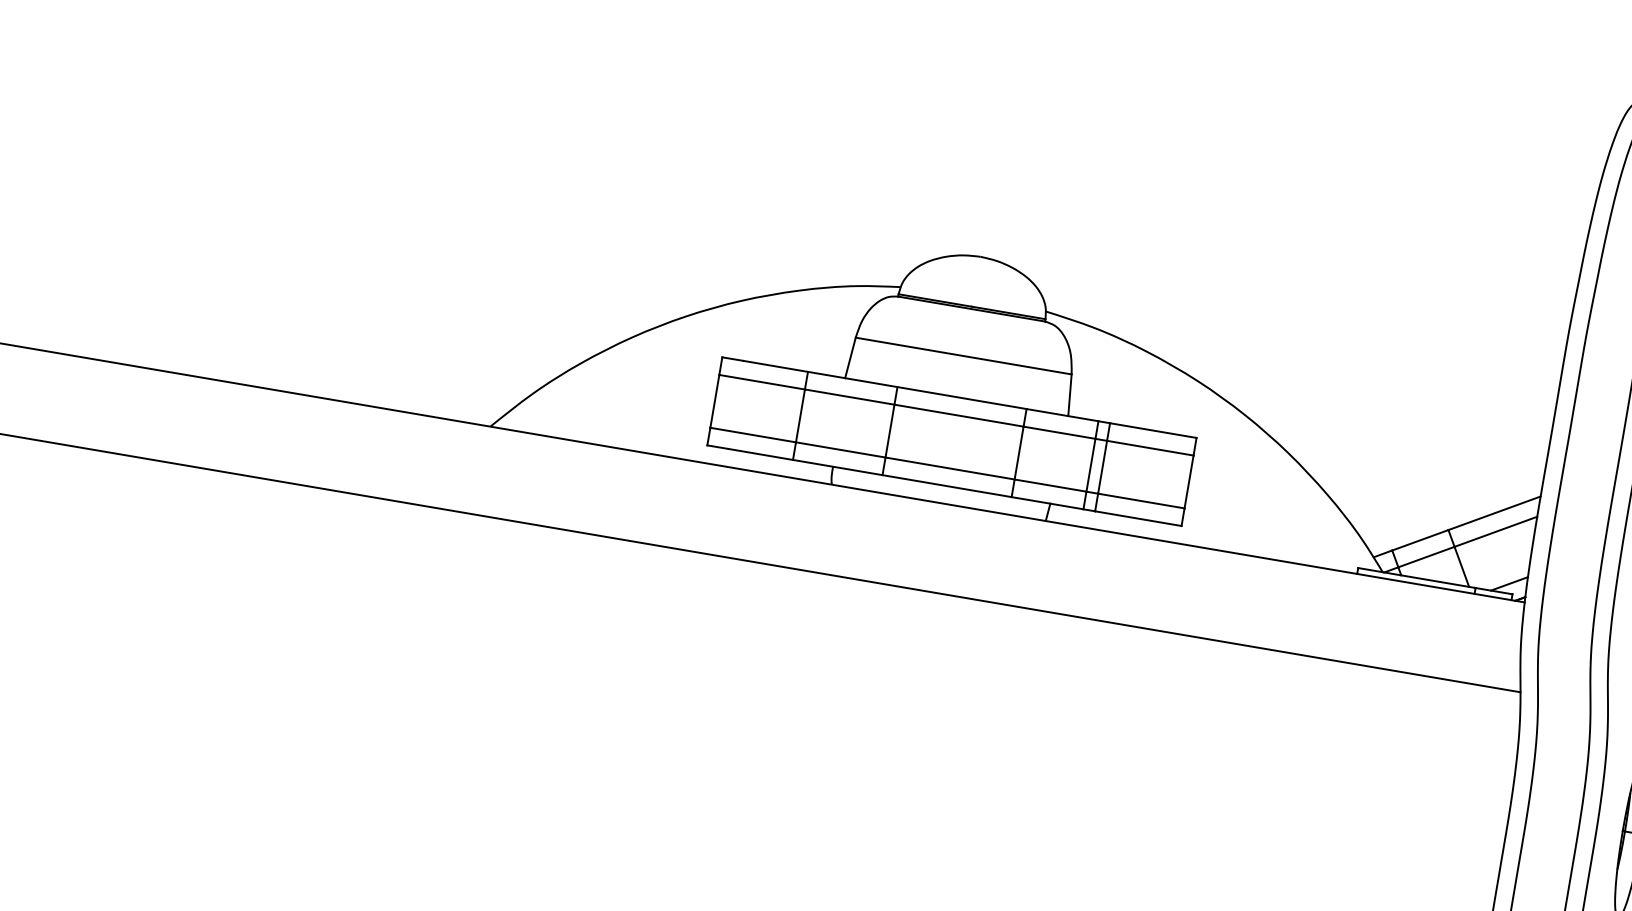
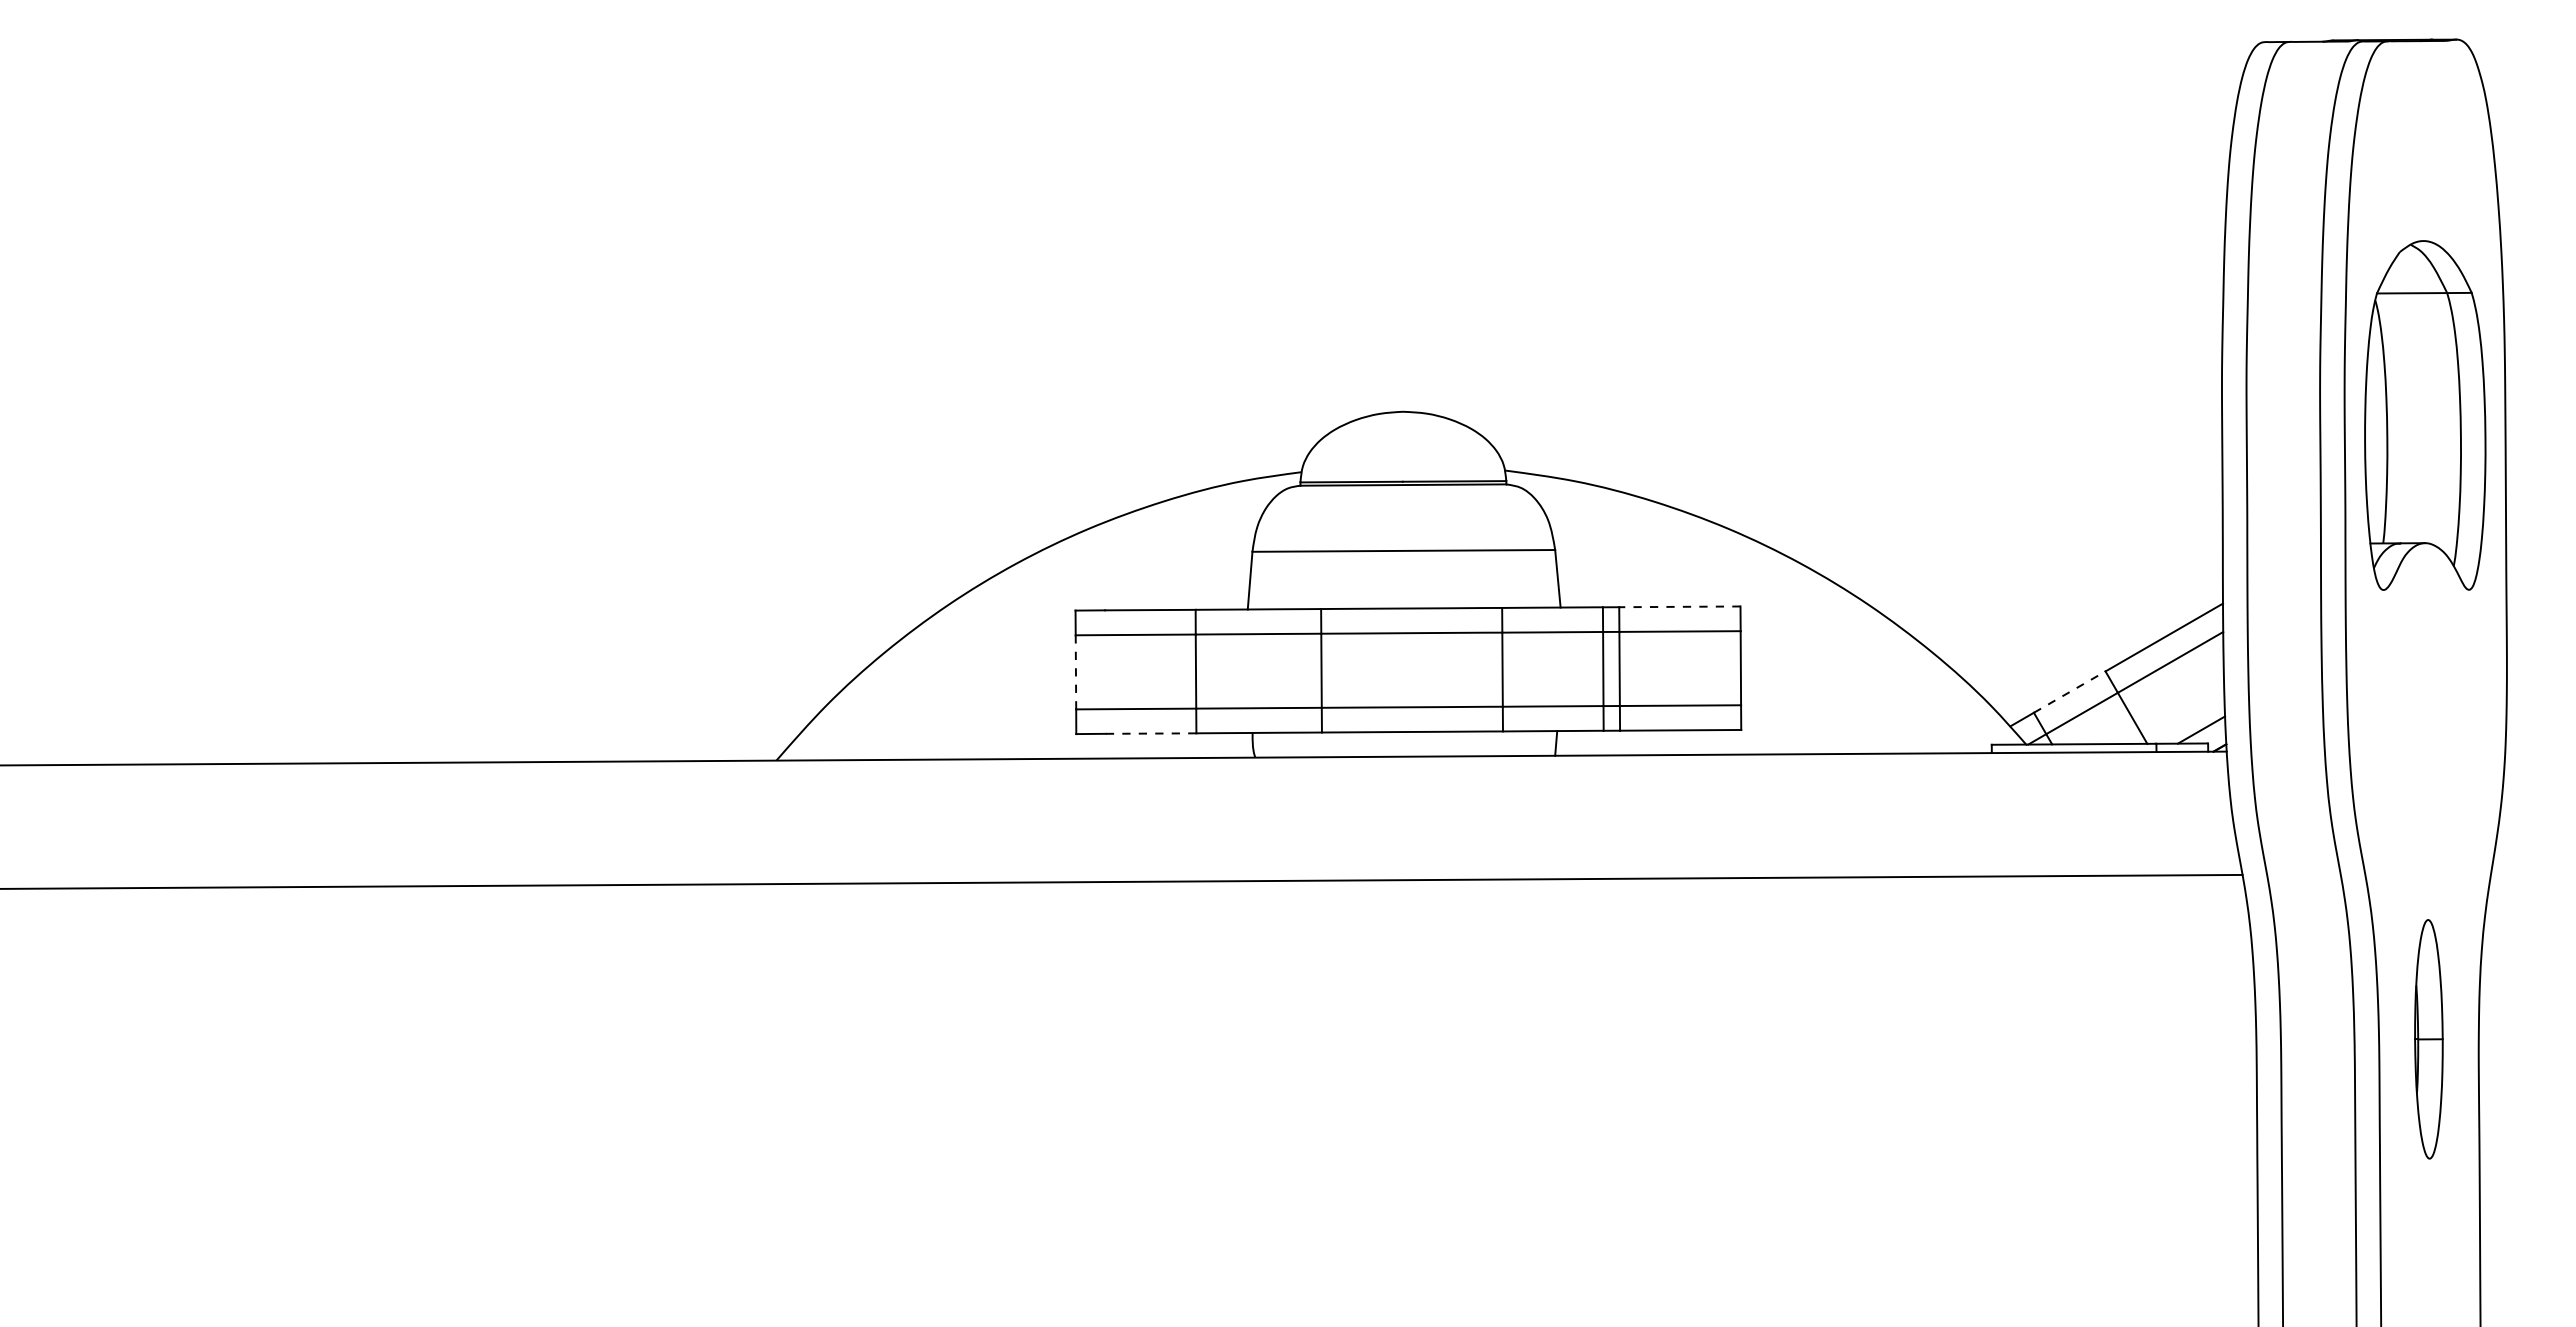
line: (714, 400) -> (1075, 671), solid -> dashed
line: (1153, 430) -> (1679, 606), solid -> dashed
line: (760, 454) -> (1150, 733), solid -> dashed
line: (1420, 539) -> (2070, 691), solid -> dashed

